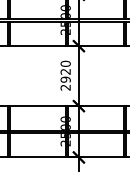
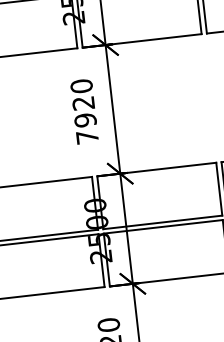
text: (65, 87) -> (87, 137), 2920 -> 7920

